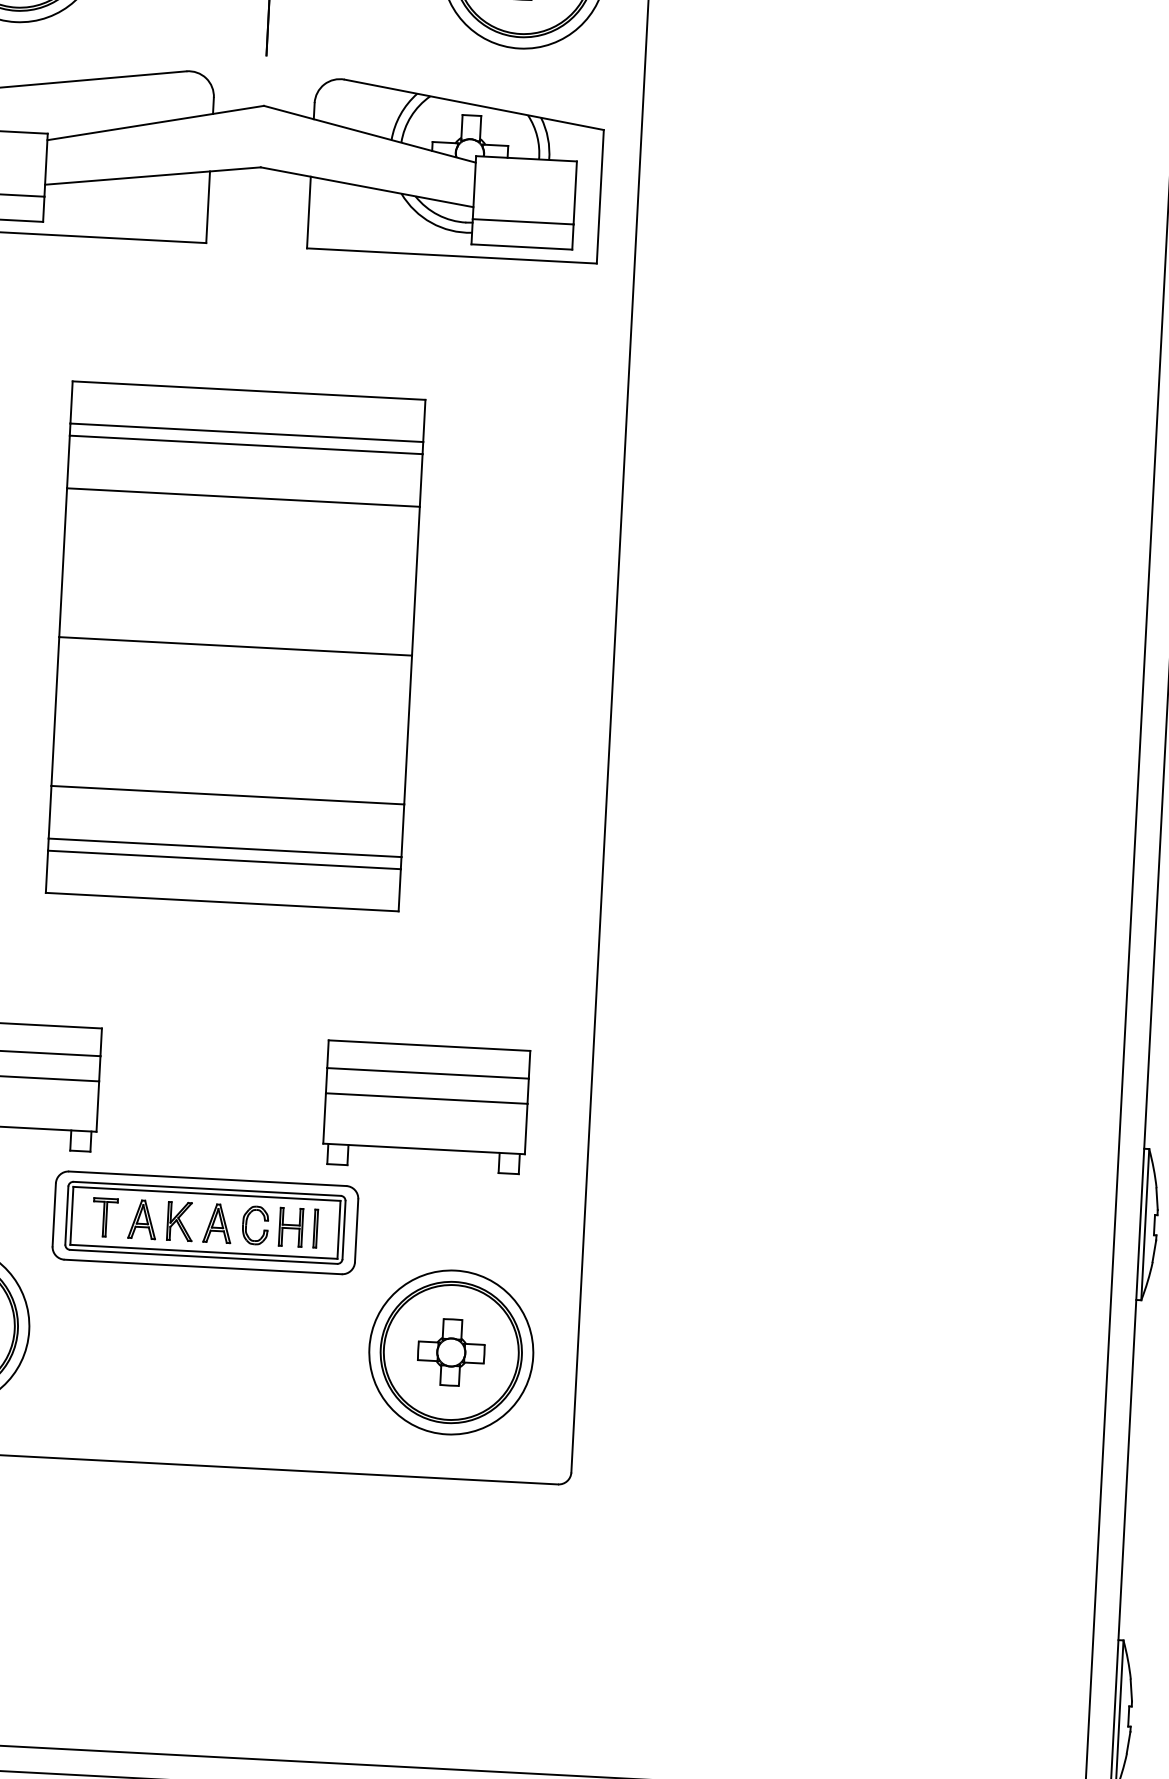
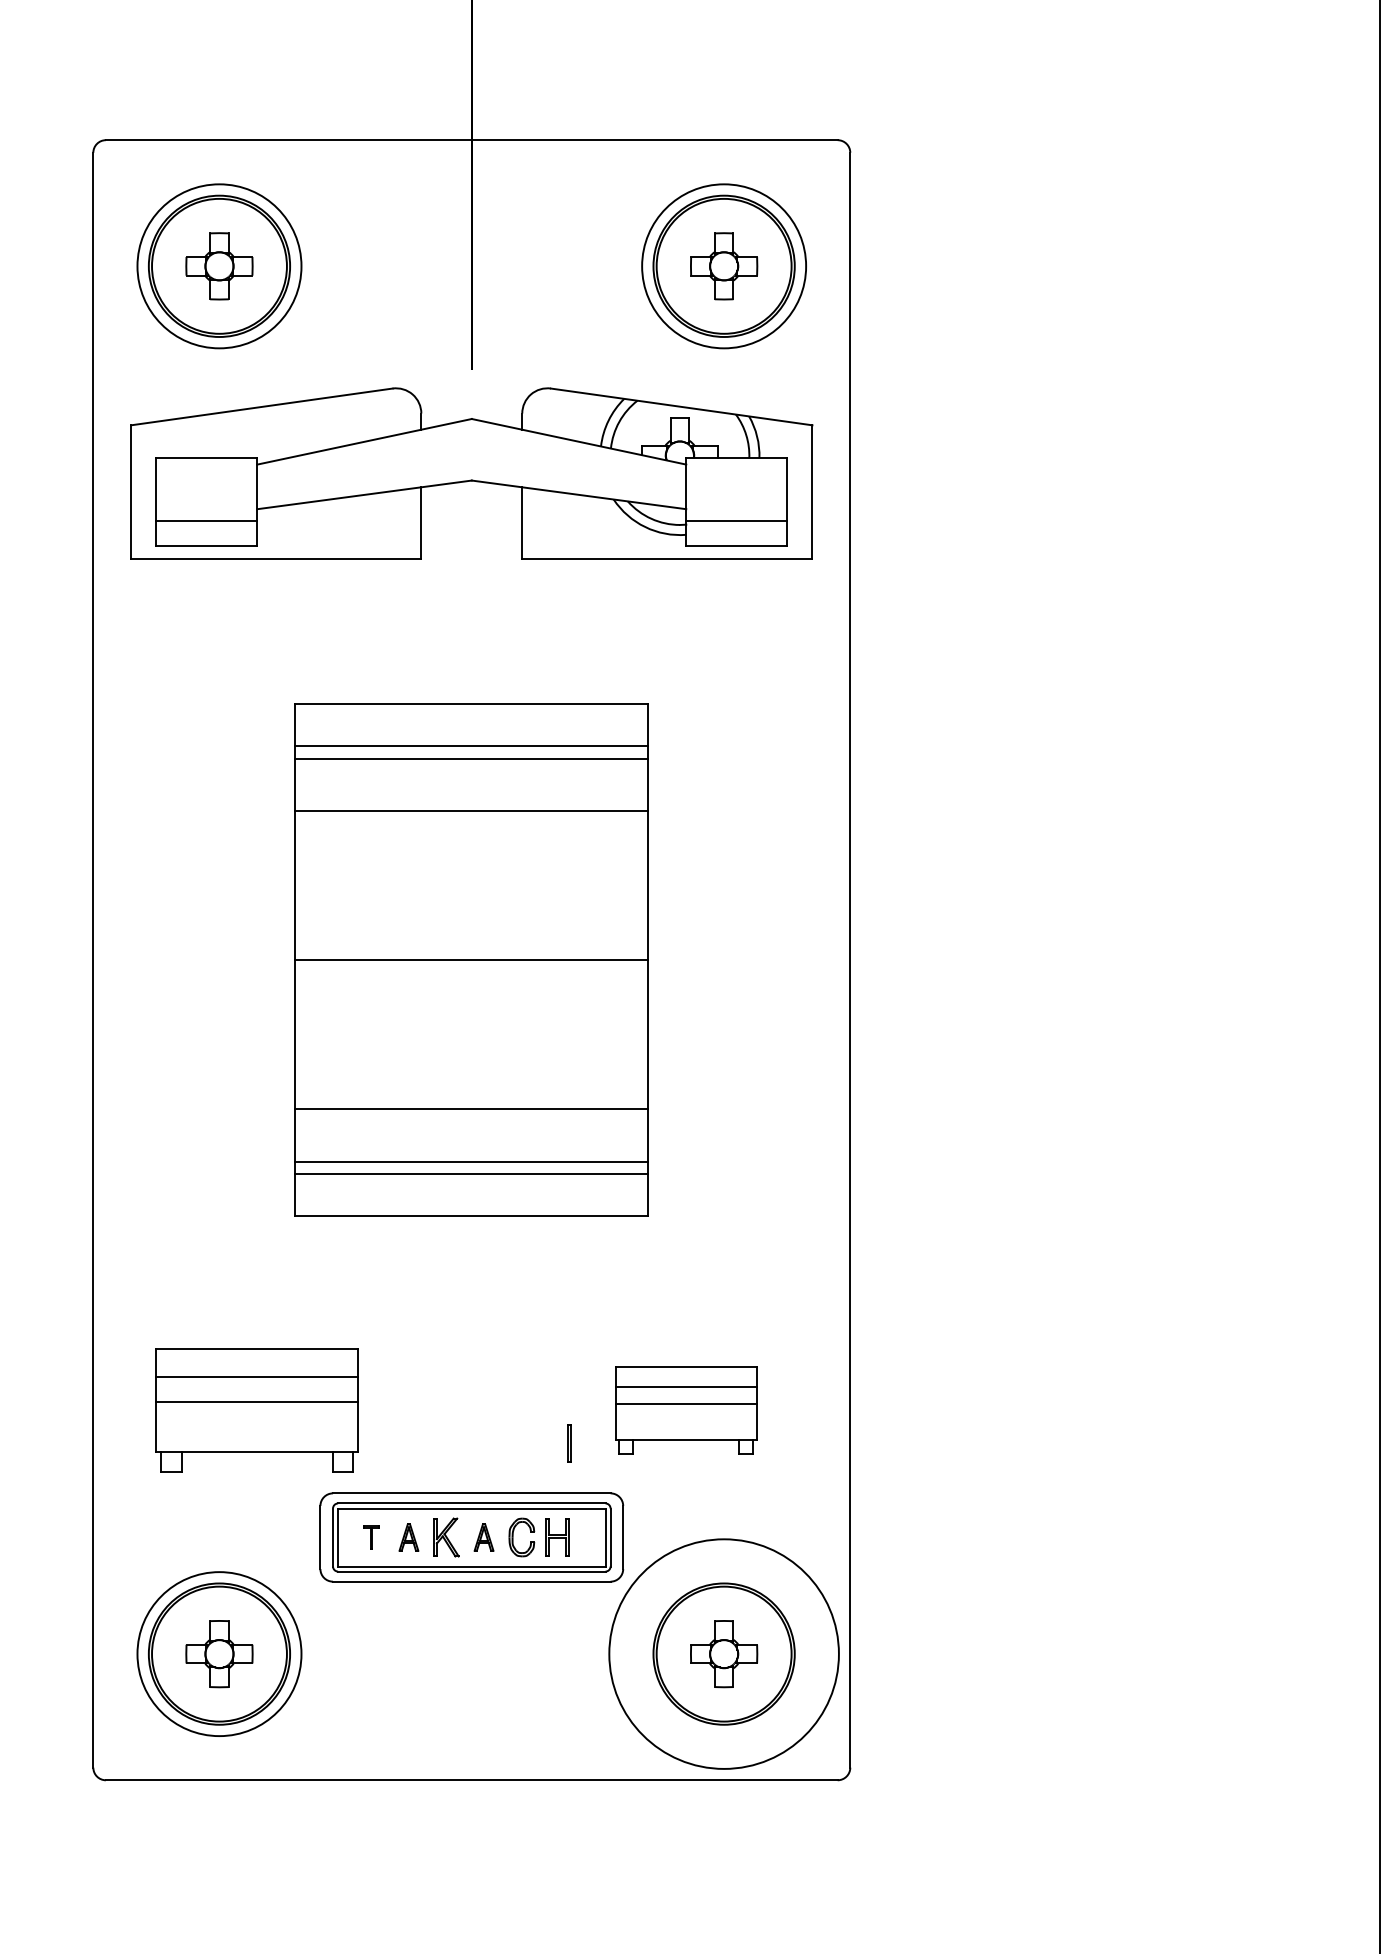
part: (425, 1107) -> (685, 1410), size x0.7
part: (105, 1217) -> (371, 1537), size x0.6
part: (142, 1219) -> (408, 1537), size x0.7
part: (217, 1223) -> (483, 1537), size x0.7
line: (314, 1228) -> (568, 1443), moved
circle: (451, 1352) -> (724, 1654), size x1.4

